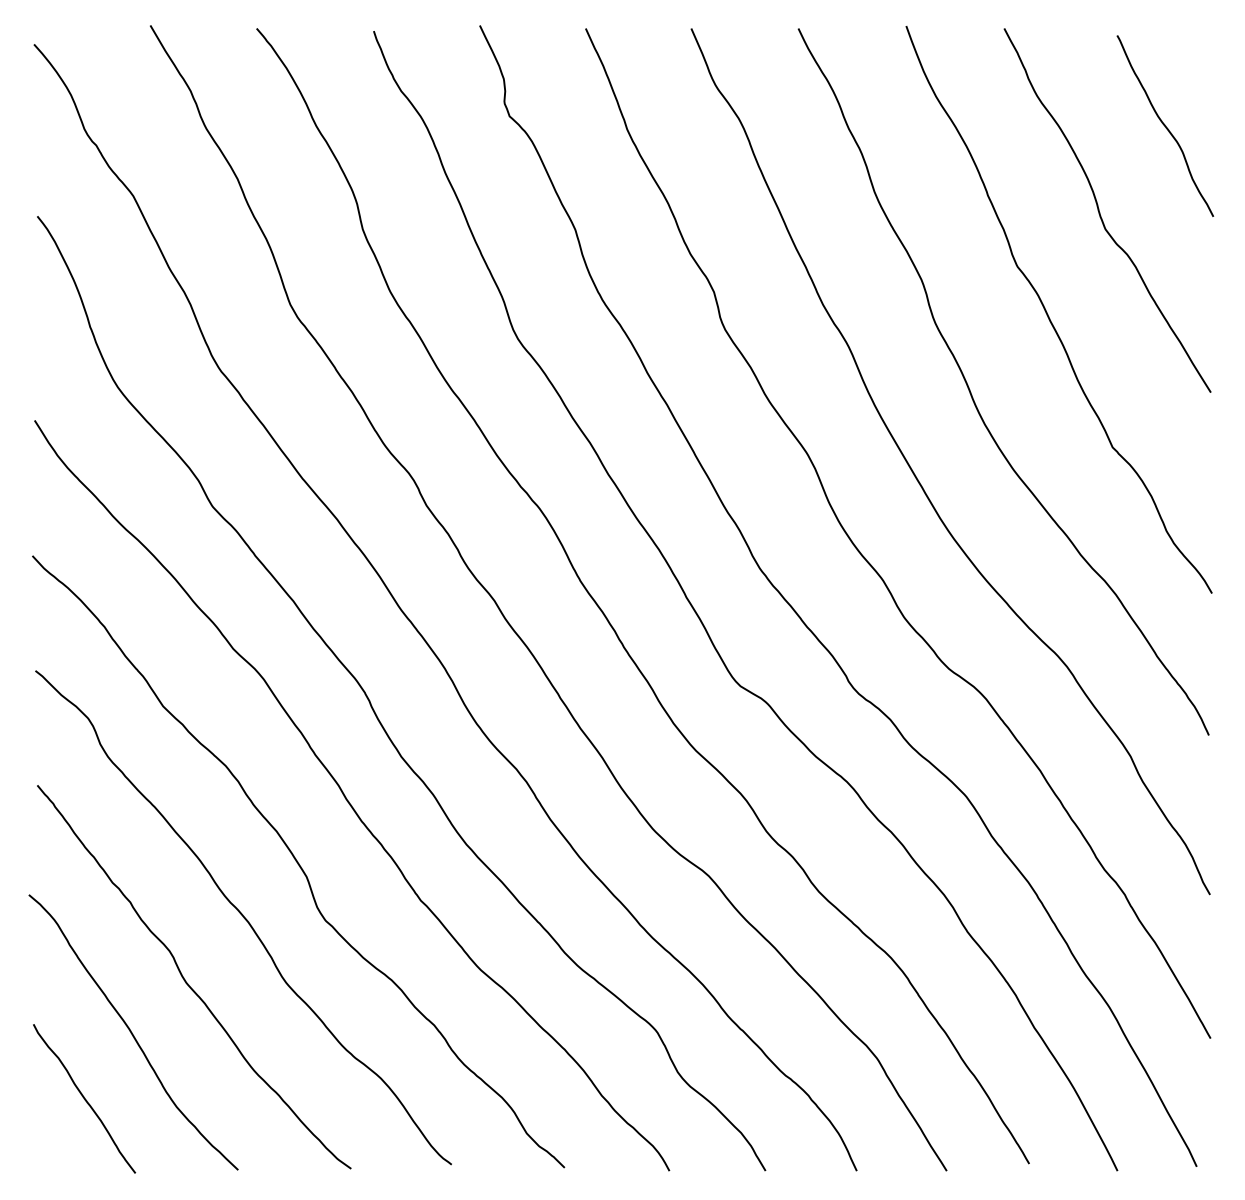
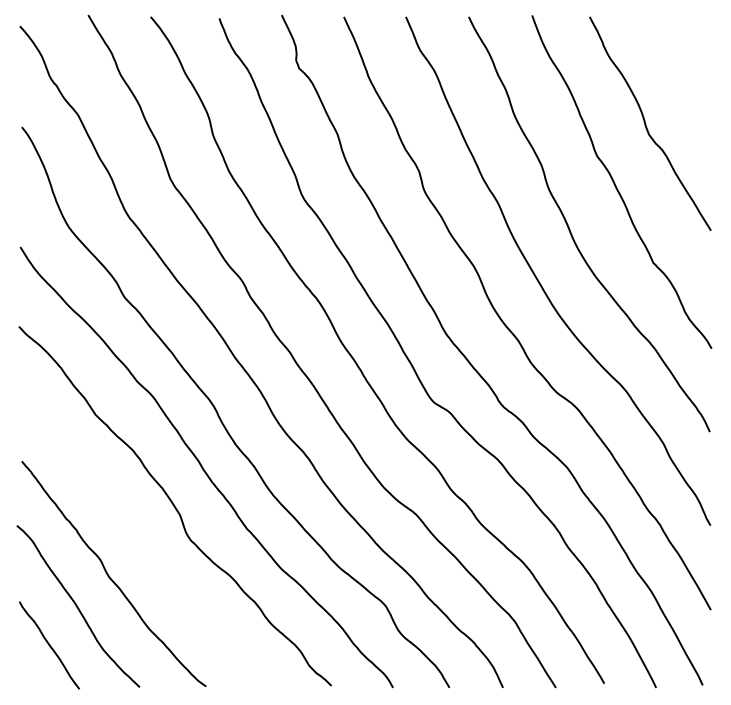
curve: (1165, 124) -> (684, 73), removed
curve: (242, 916) -> (142, 538), removed

